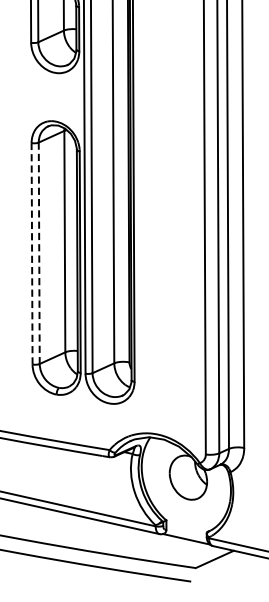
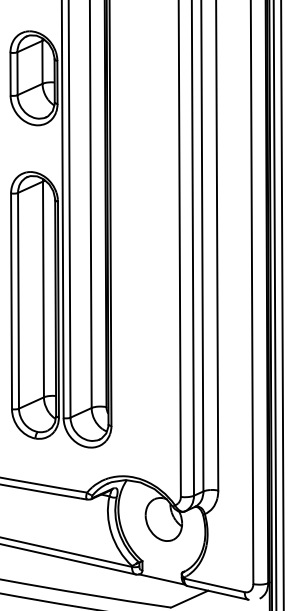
line: (39, 252) -> (18, 300), dashed -> solid
line: (32, 253) -> (11, 301), dashed -> solid

